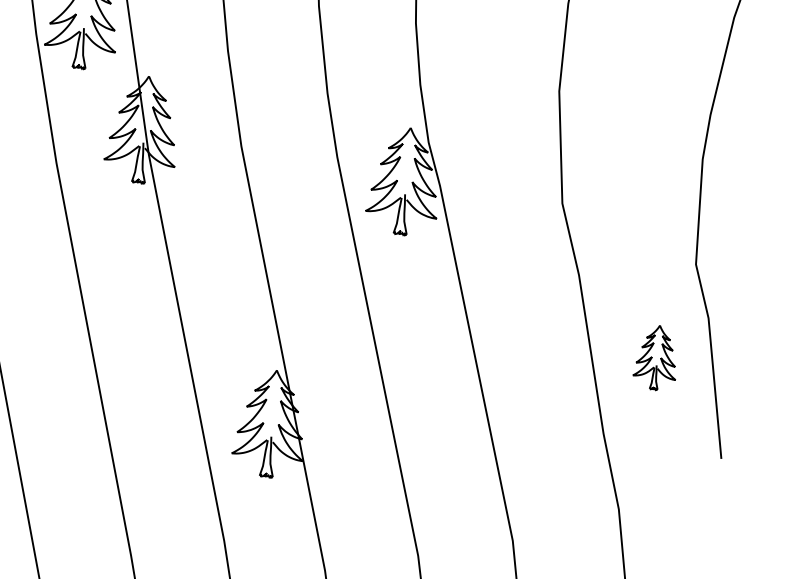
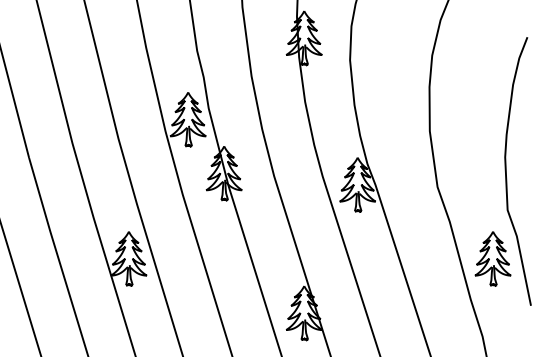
part: (655, 356) -> (492, 258), size x1.67

